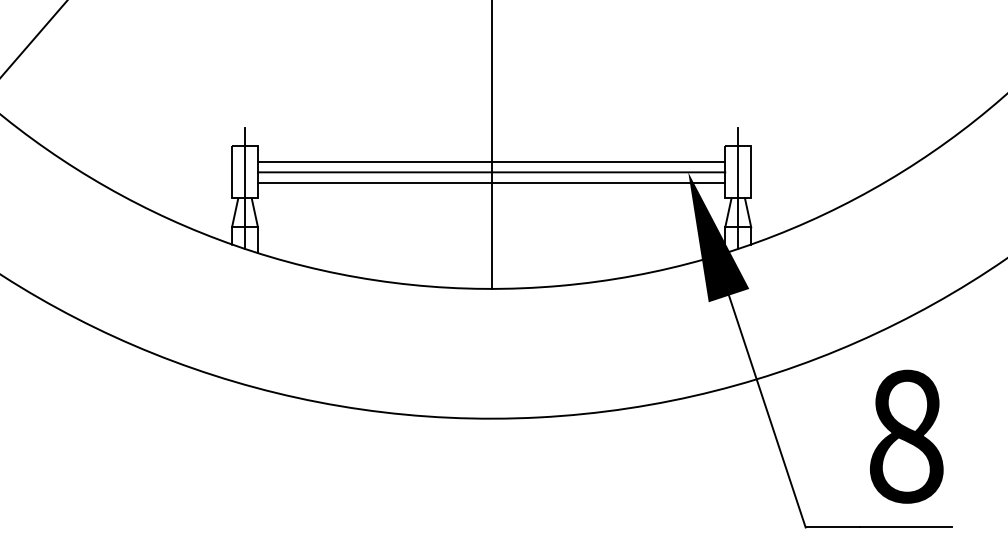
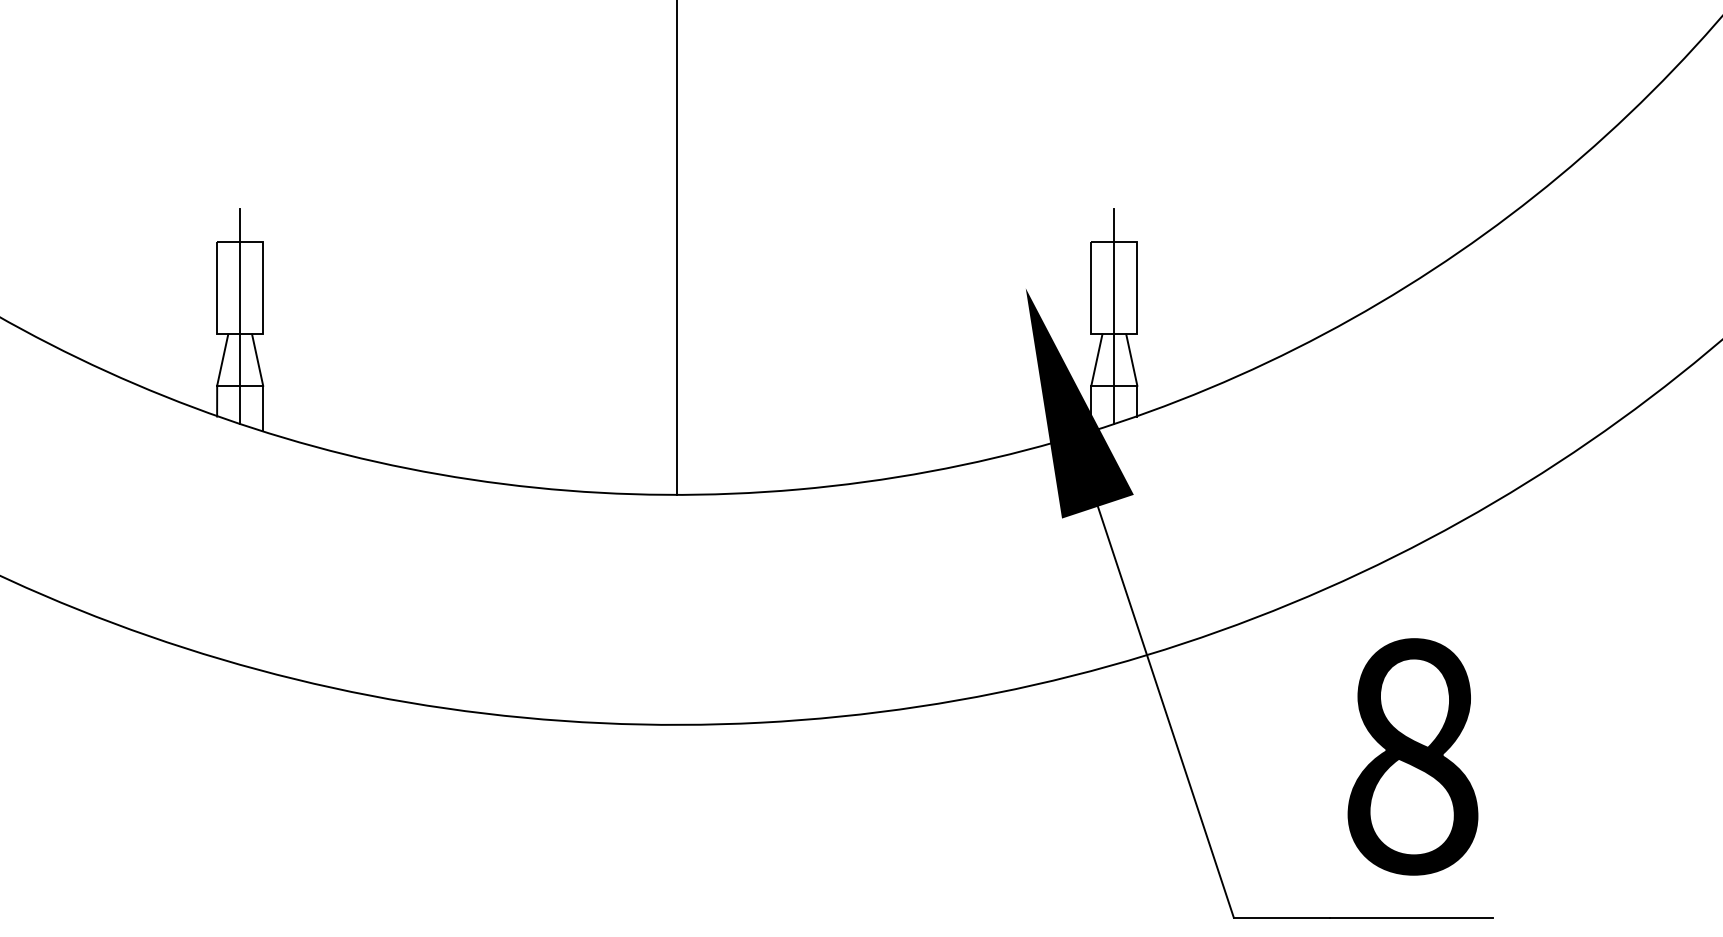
line: (491, 161) -> (677, 269), removed
line: (491, 172) -> (677, 288), removed
line: (491, 182) -> (677, 306), removed

